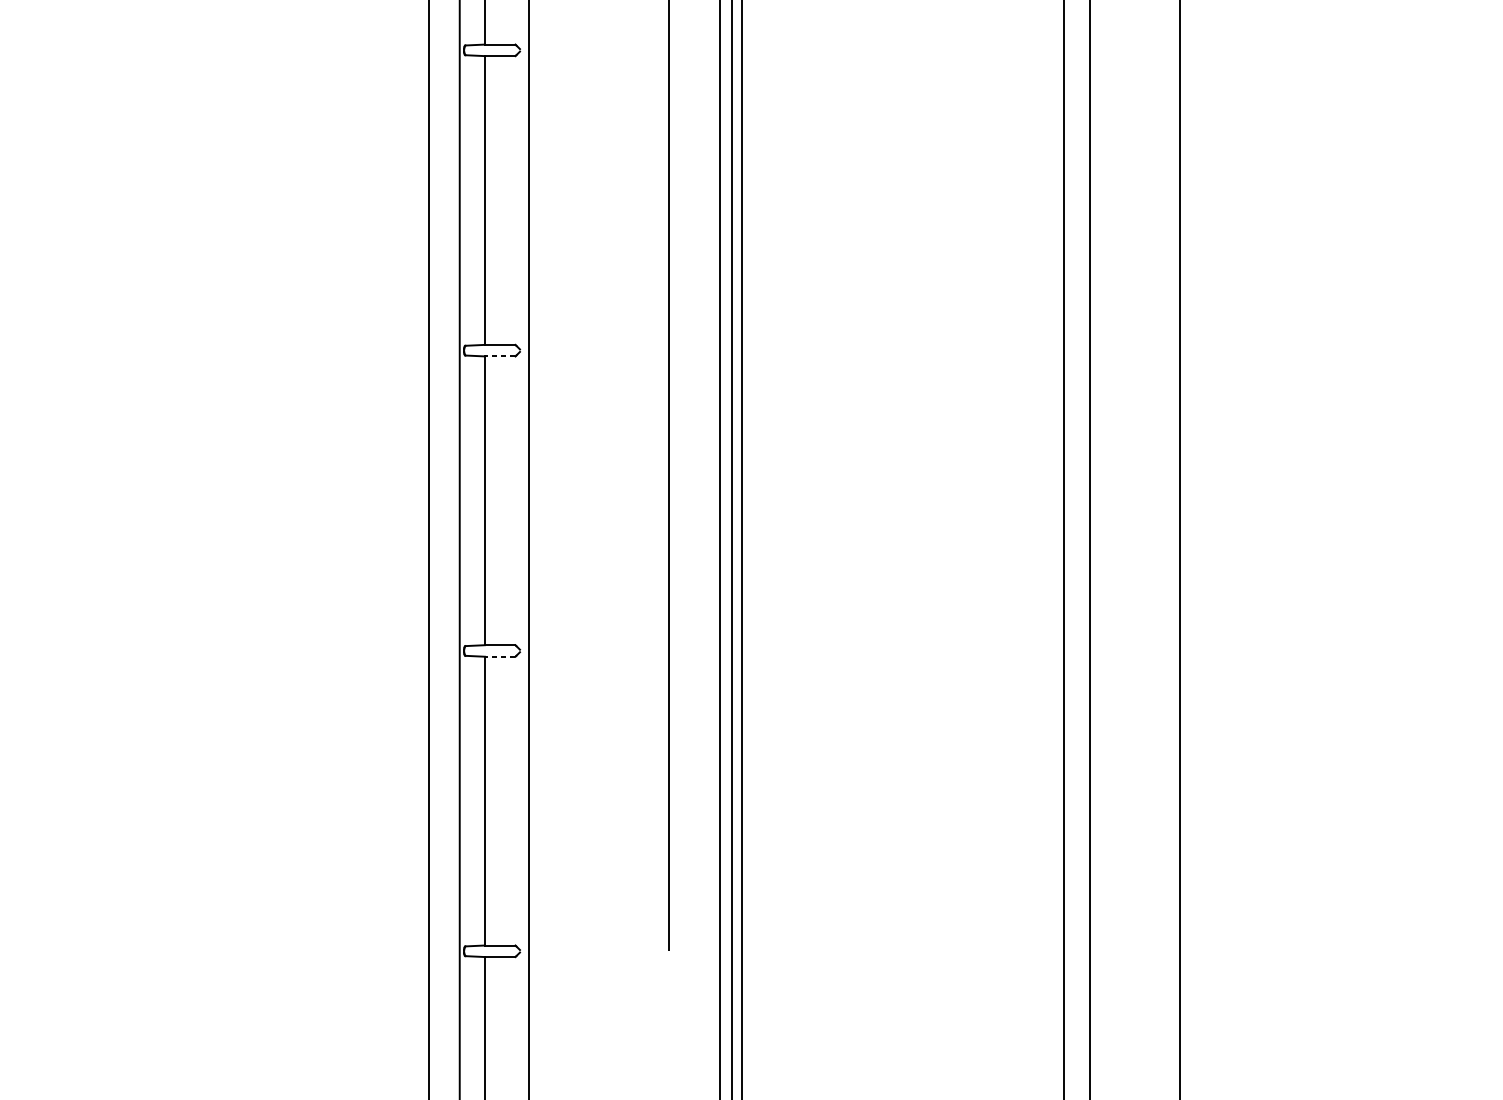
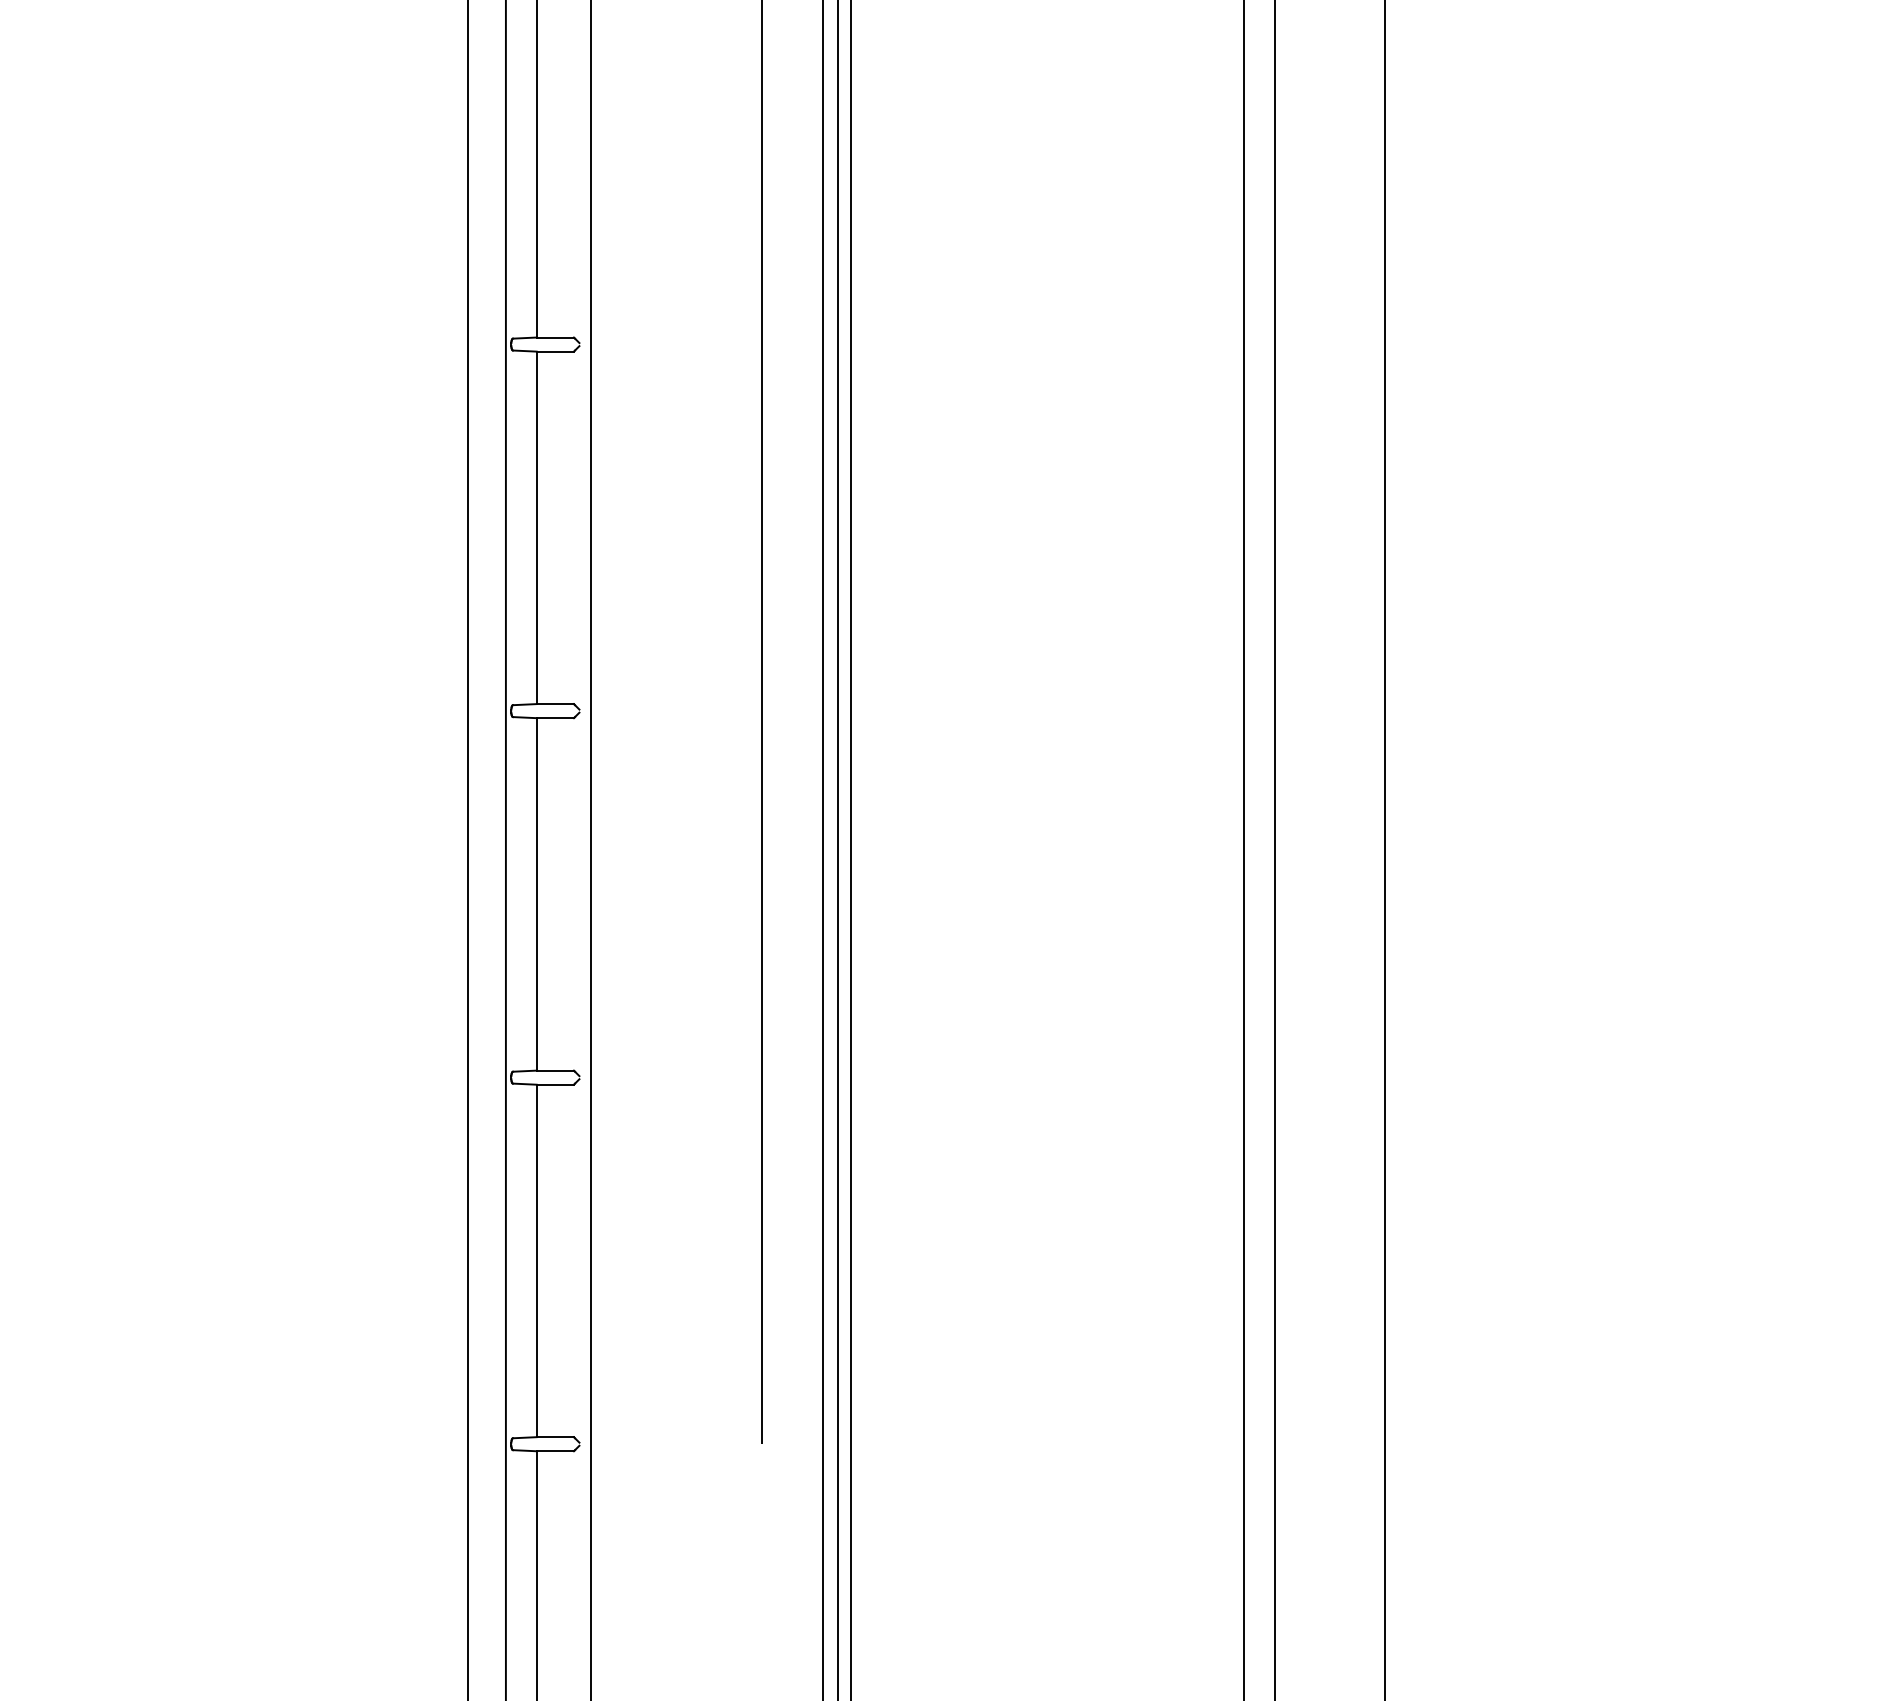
line: (500, 356) -> (555, 718), dashed -> solid
line: (500, 656) -> (555, 1084), dashed -> solid

